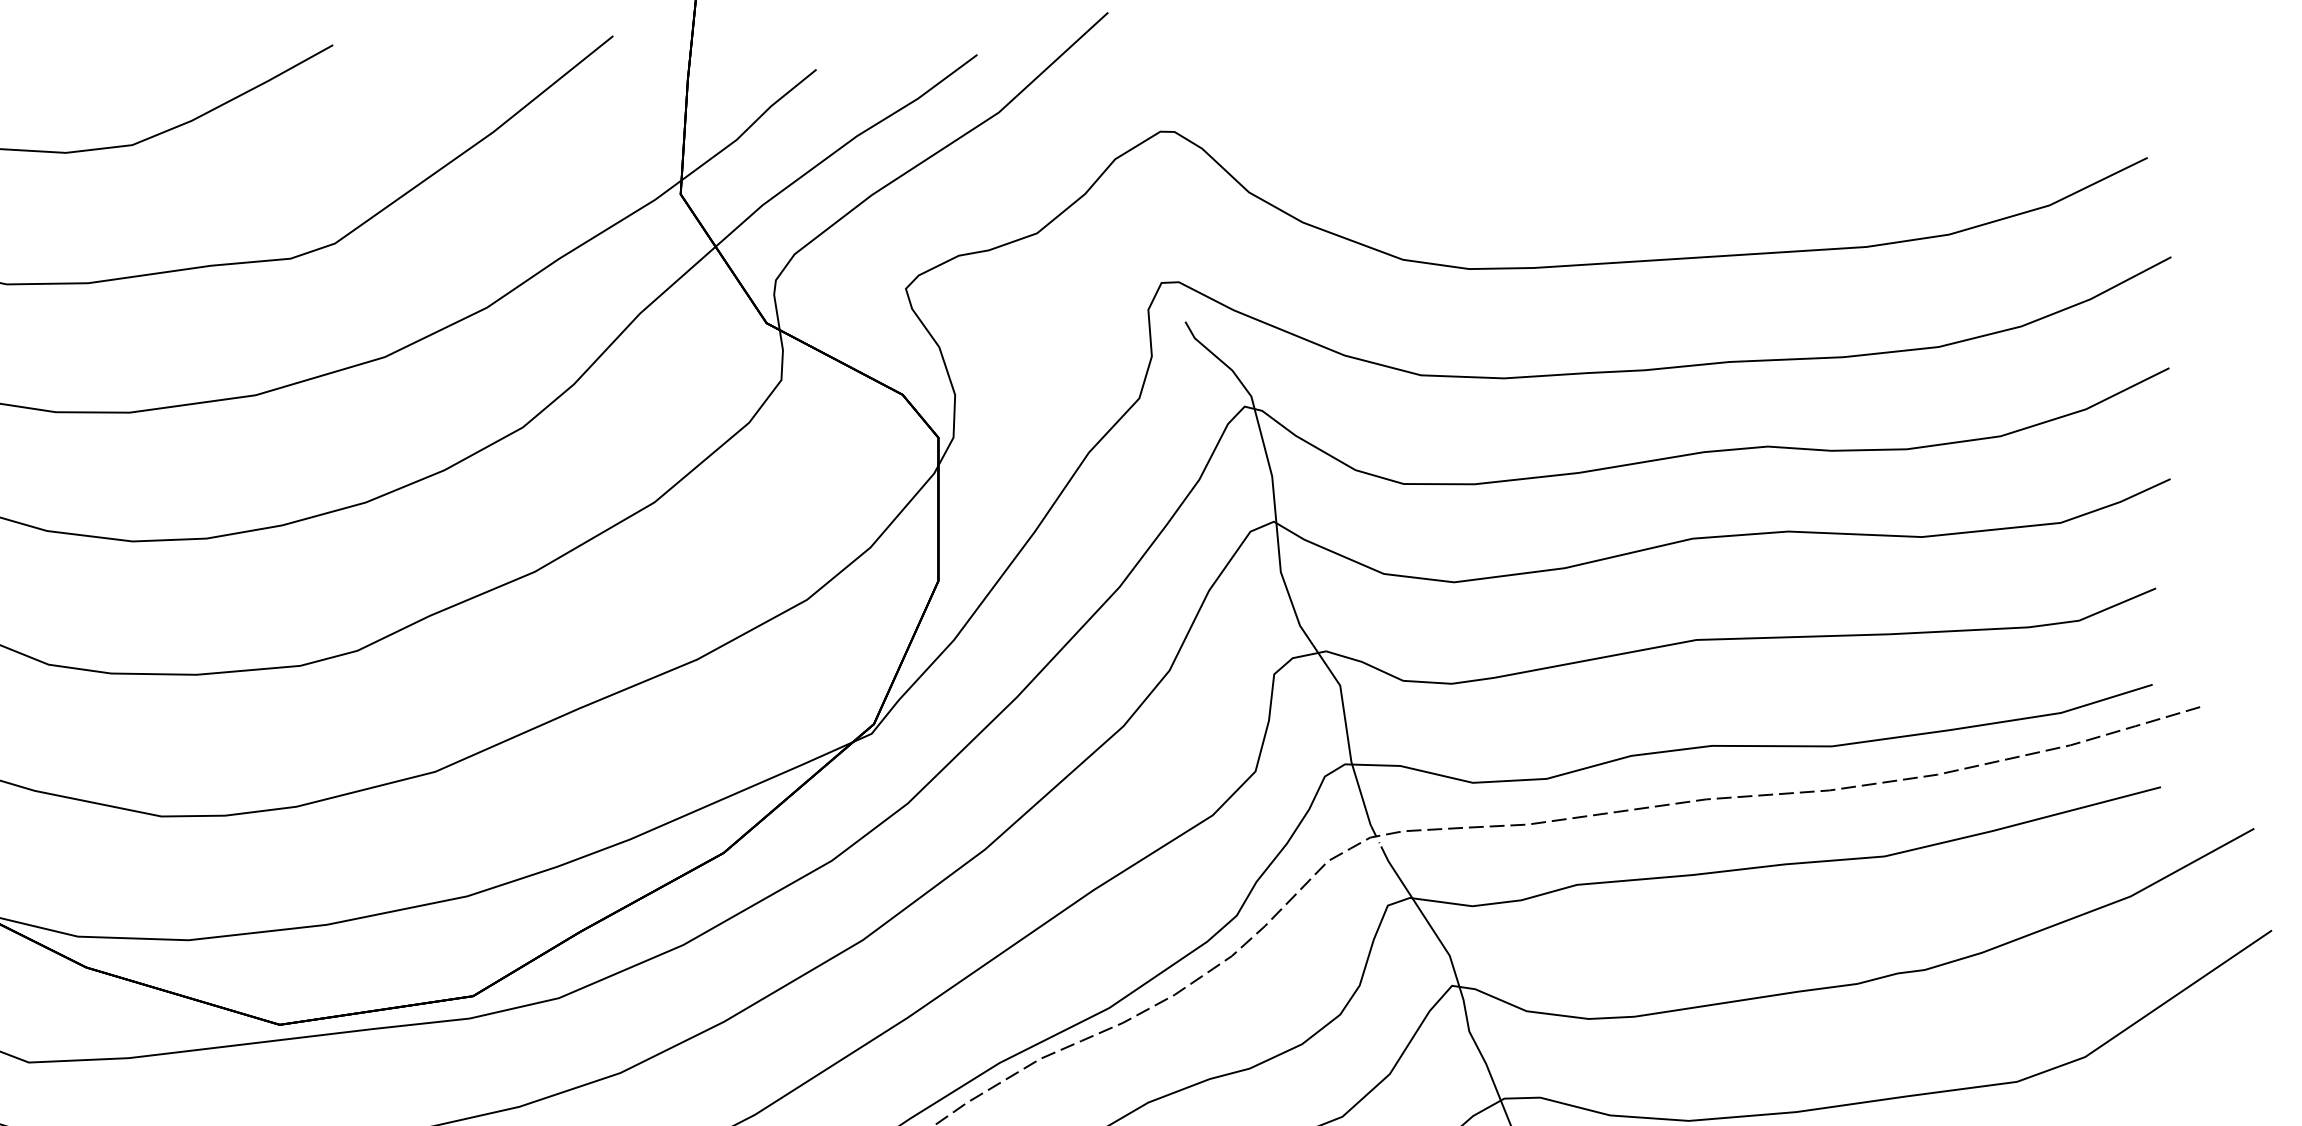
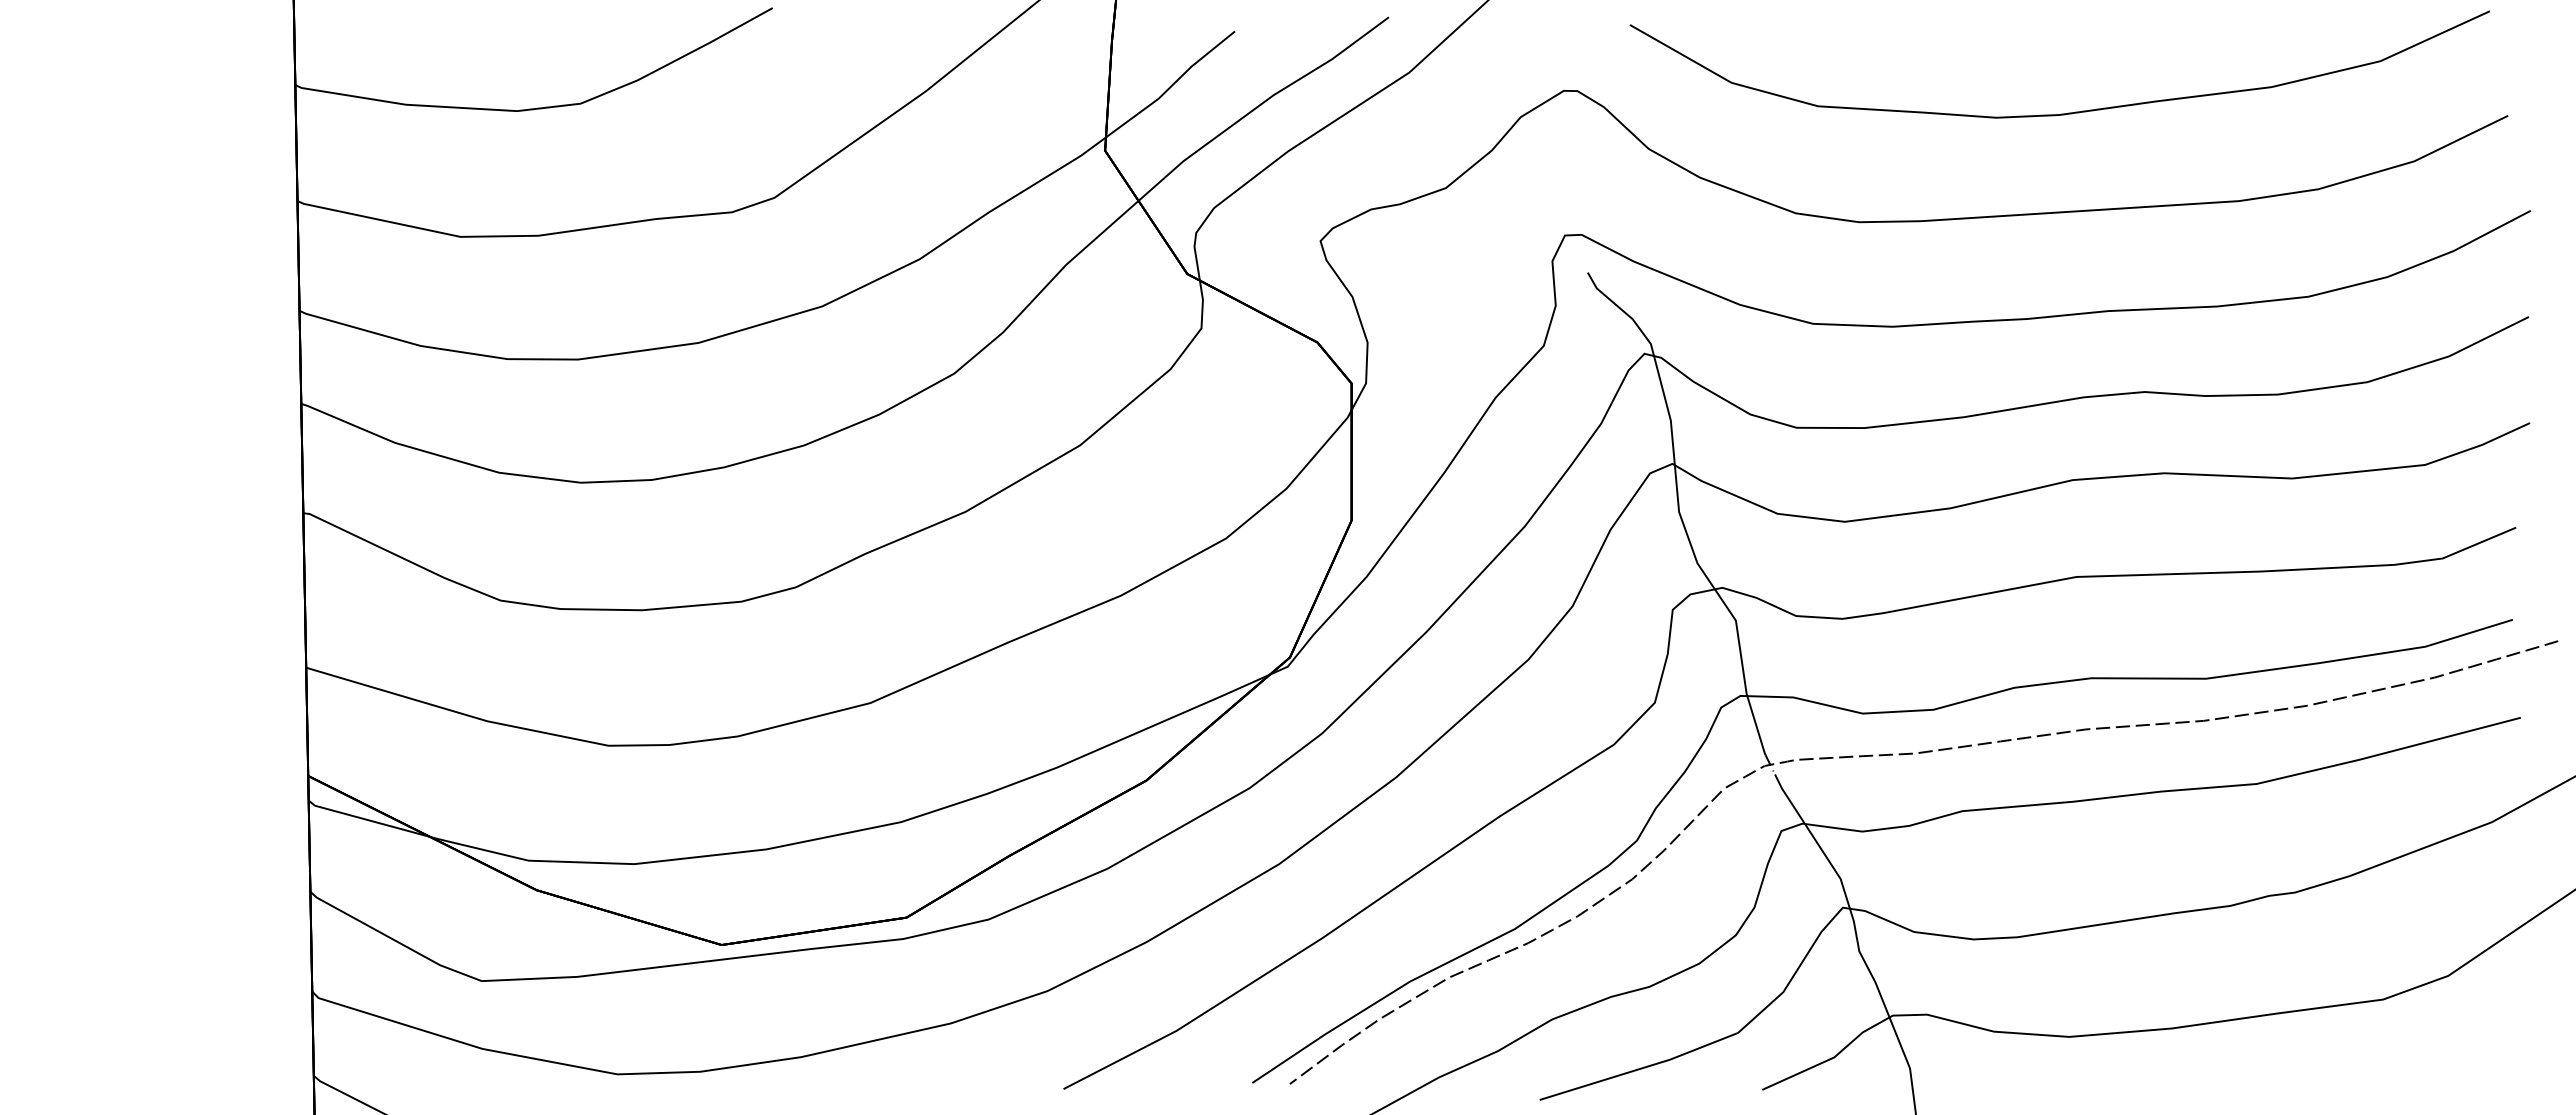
curve: (1687, 154) -> (2068, 112), added

